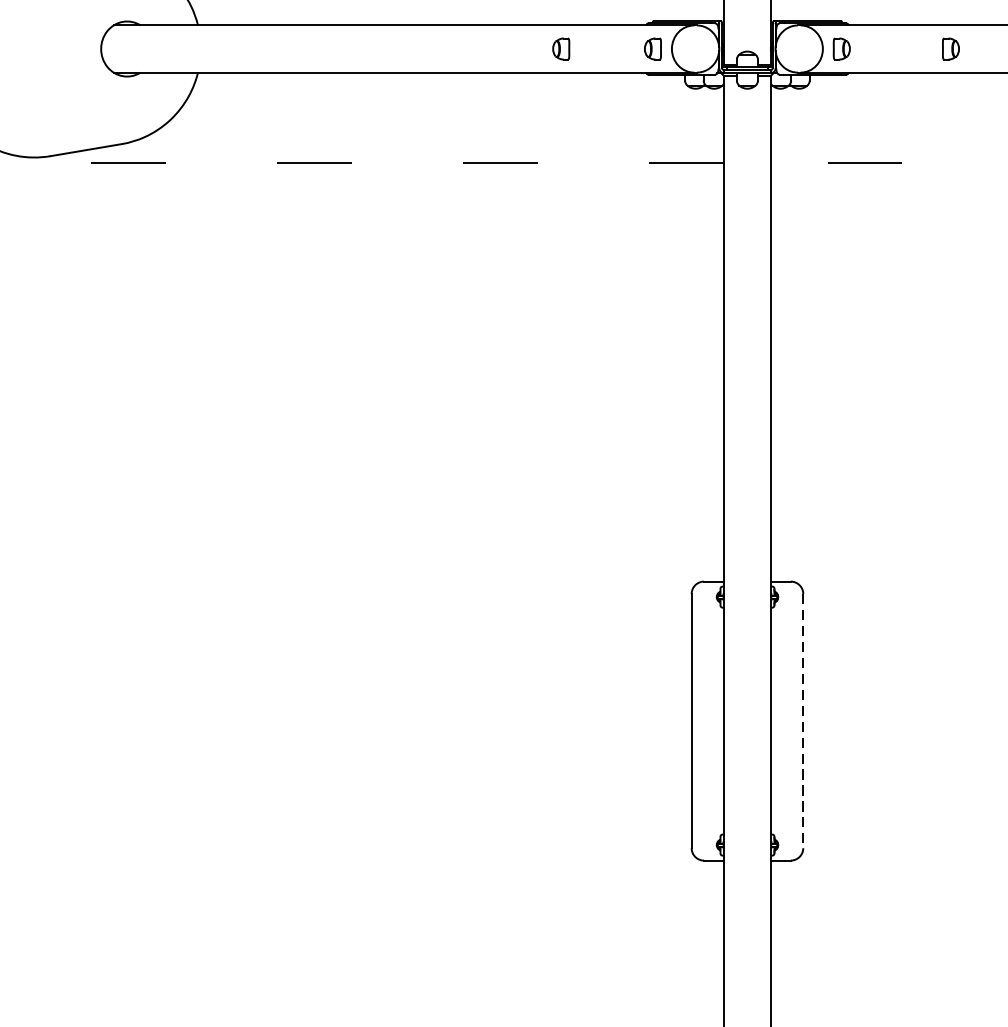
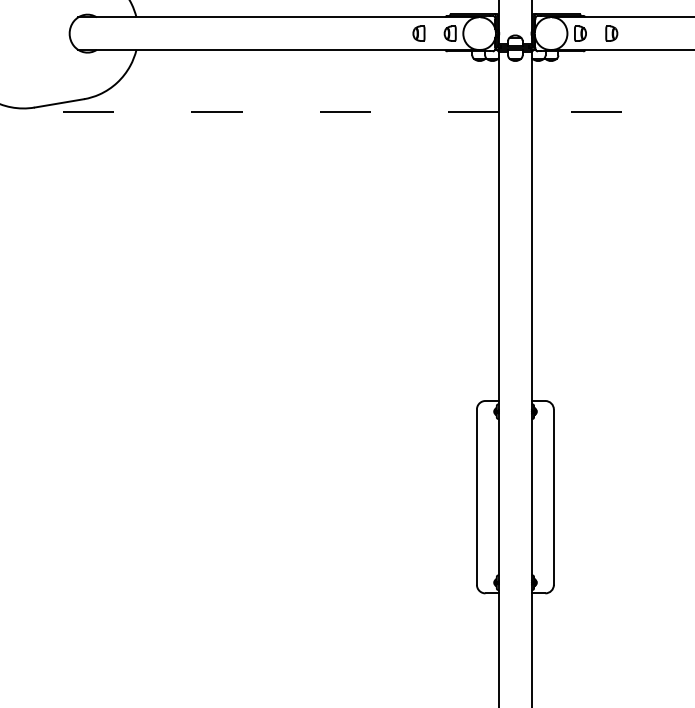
part: (560, 48) -> (418, 33), moved
part: (950, 48) -> (611, 33), moved
line: (802, 721) -> (553, 497), dashed -> solid

